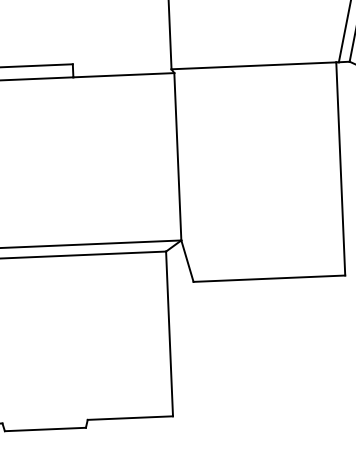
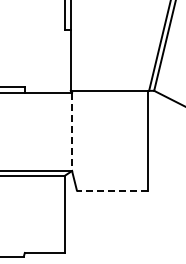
line: (178, 158) -> (72, 132), solid -> dashed
line: (267, 278) -> (111, 190), solid -> dashed

